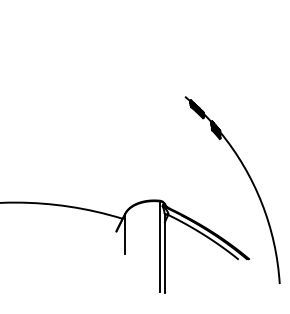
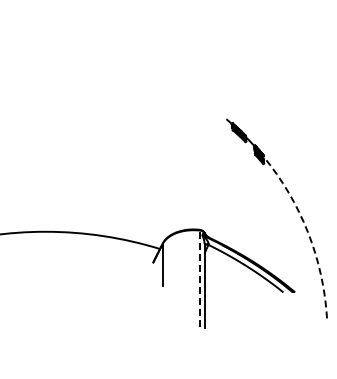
arc: (262, 203) -> (308, 232), solid -> dashed
line: (159, 246) -> (199, 278), solid -> dashed

